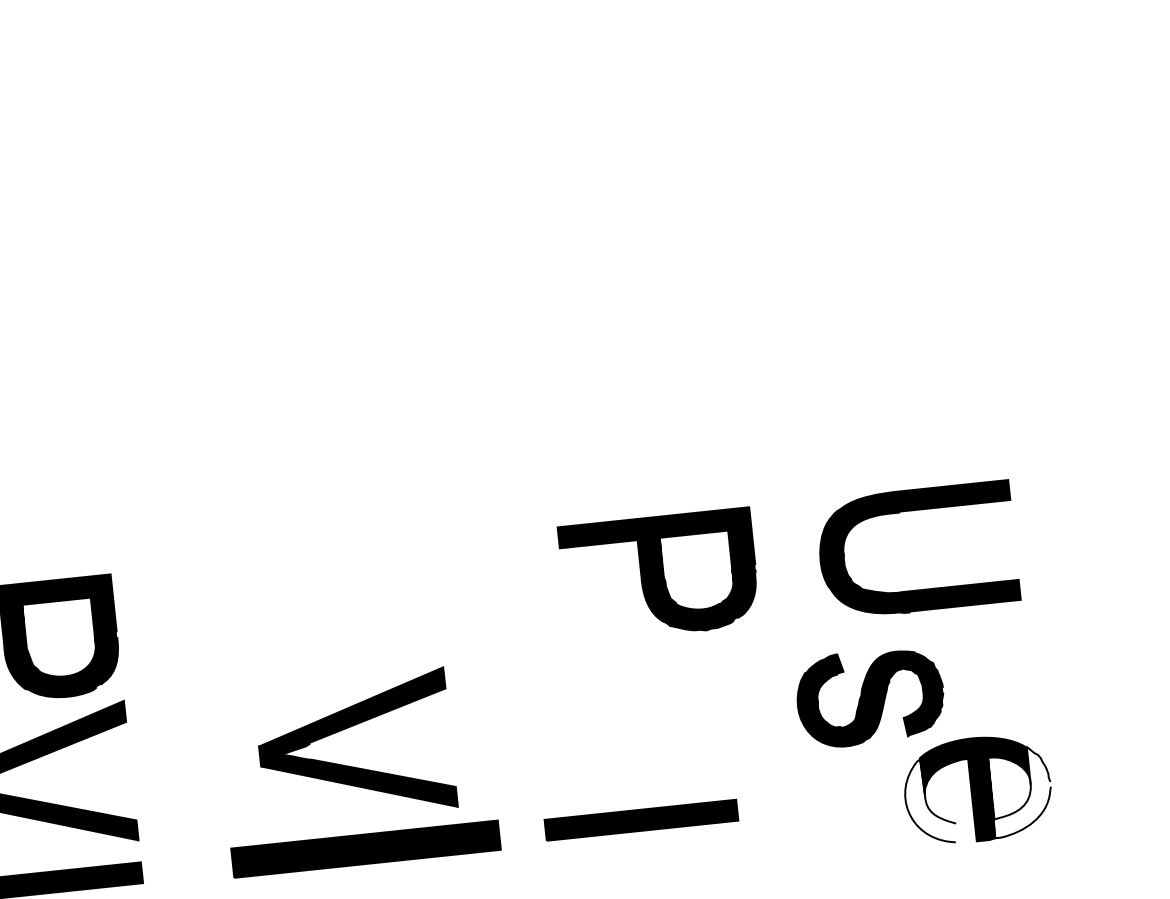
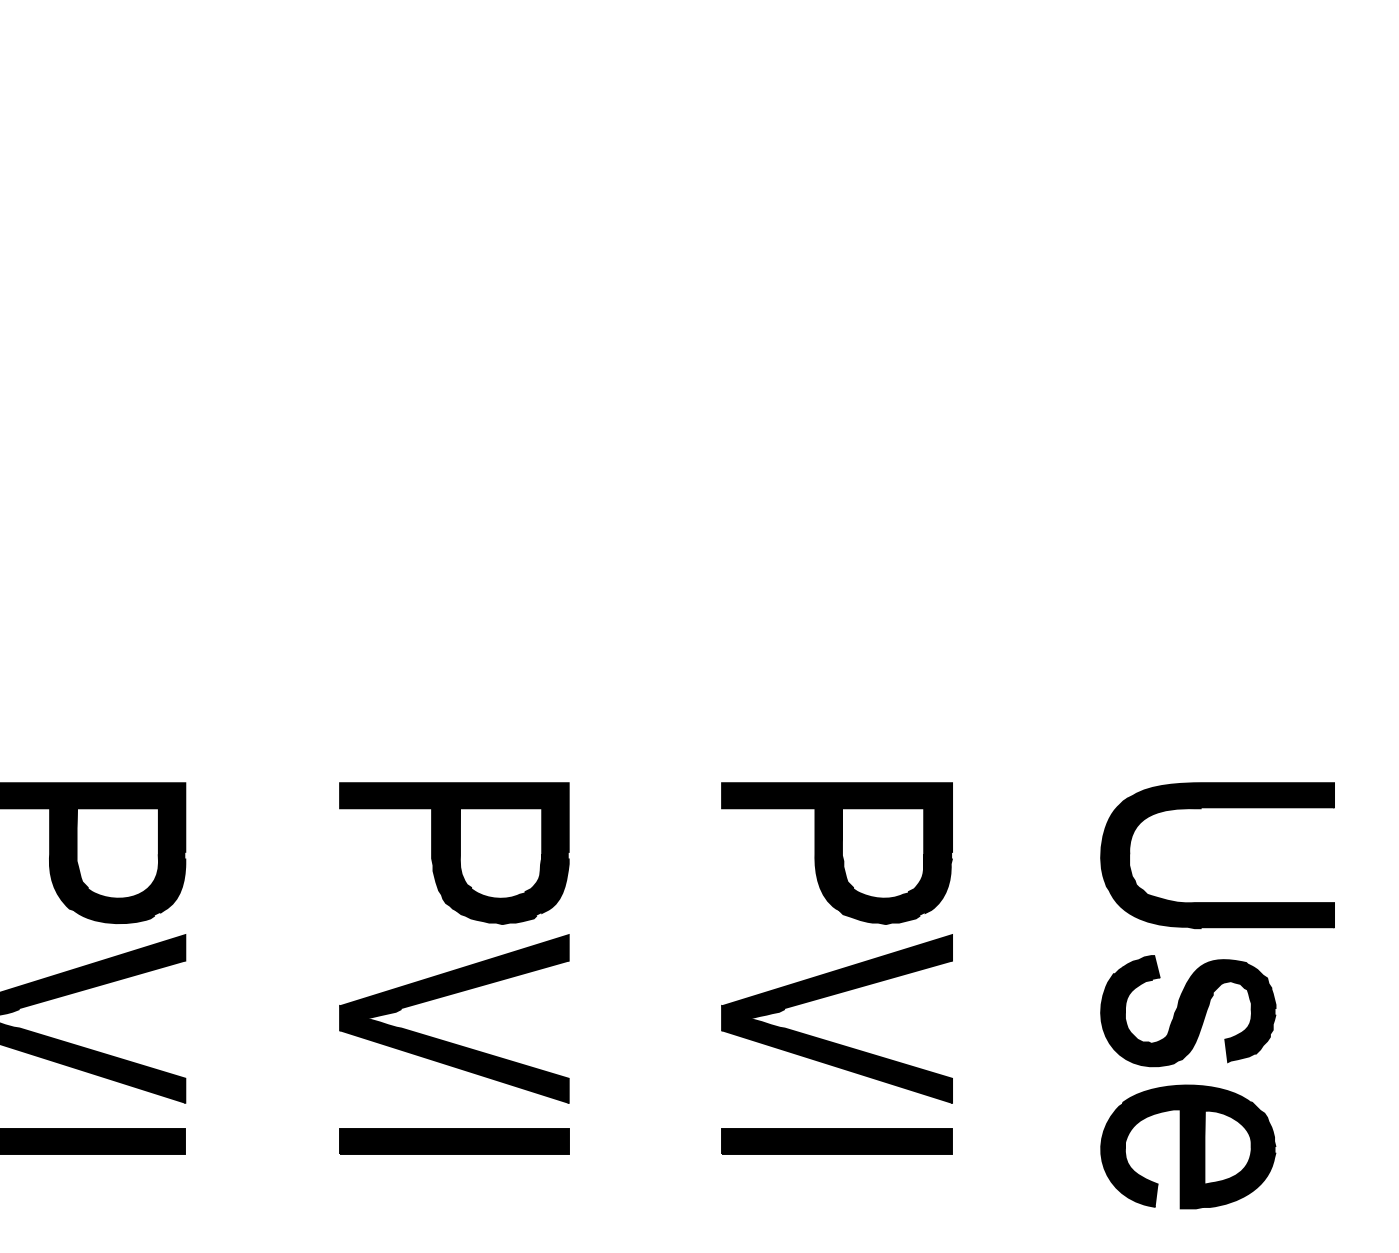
part: (913, 511) -> (1217, 808), moved
part: (340, 609) -> (454, 853), added
part: (665, 695) -> (829, 996), added
part: (870, 697) -> (1188, 1011), moved
fill: (1021, 791) -> (1239, 1154), added
fill: (929, 800) -> (1129, 1154), added
part: (641, 820) -> (836, 1141), moved
part: (366, 849) -> (454, 1141), size x0.71

